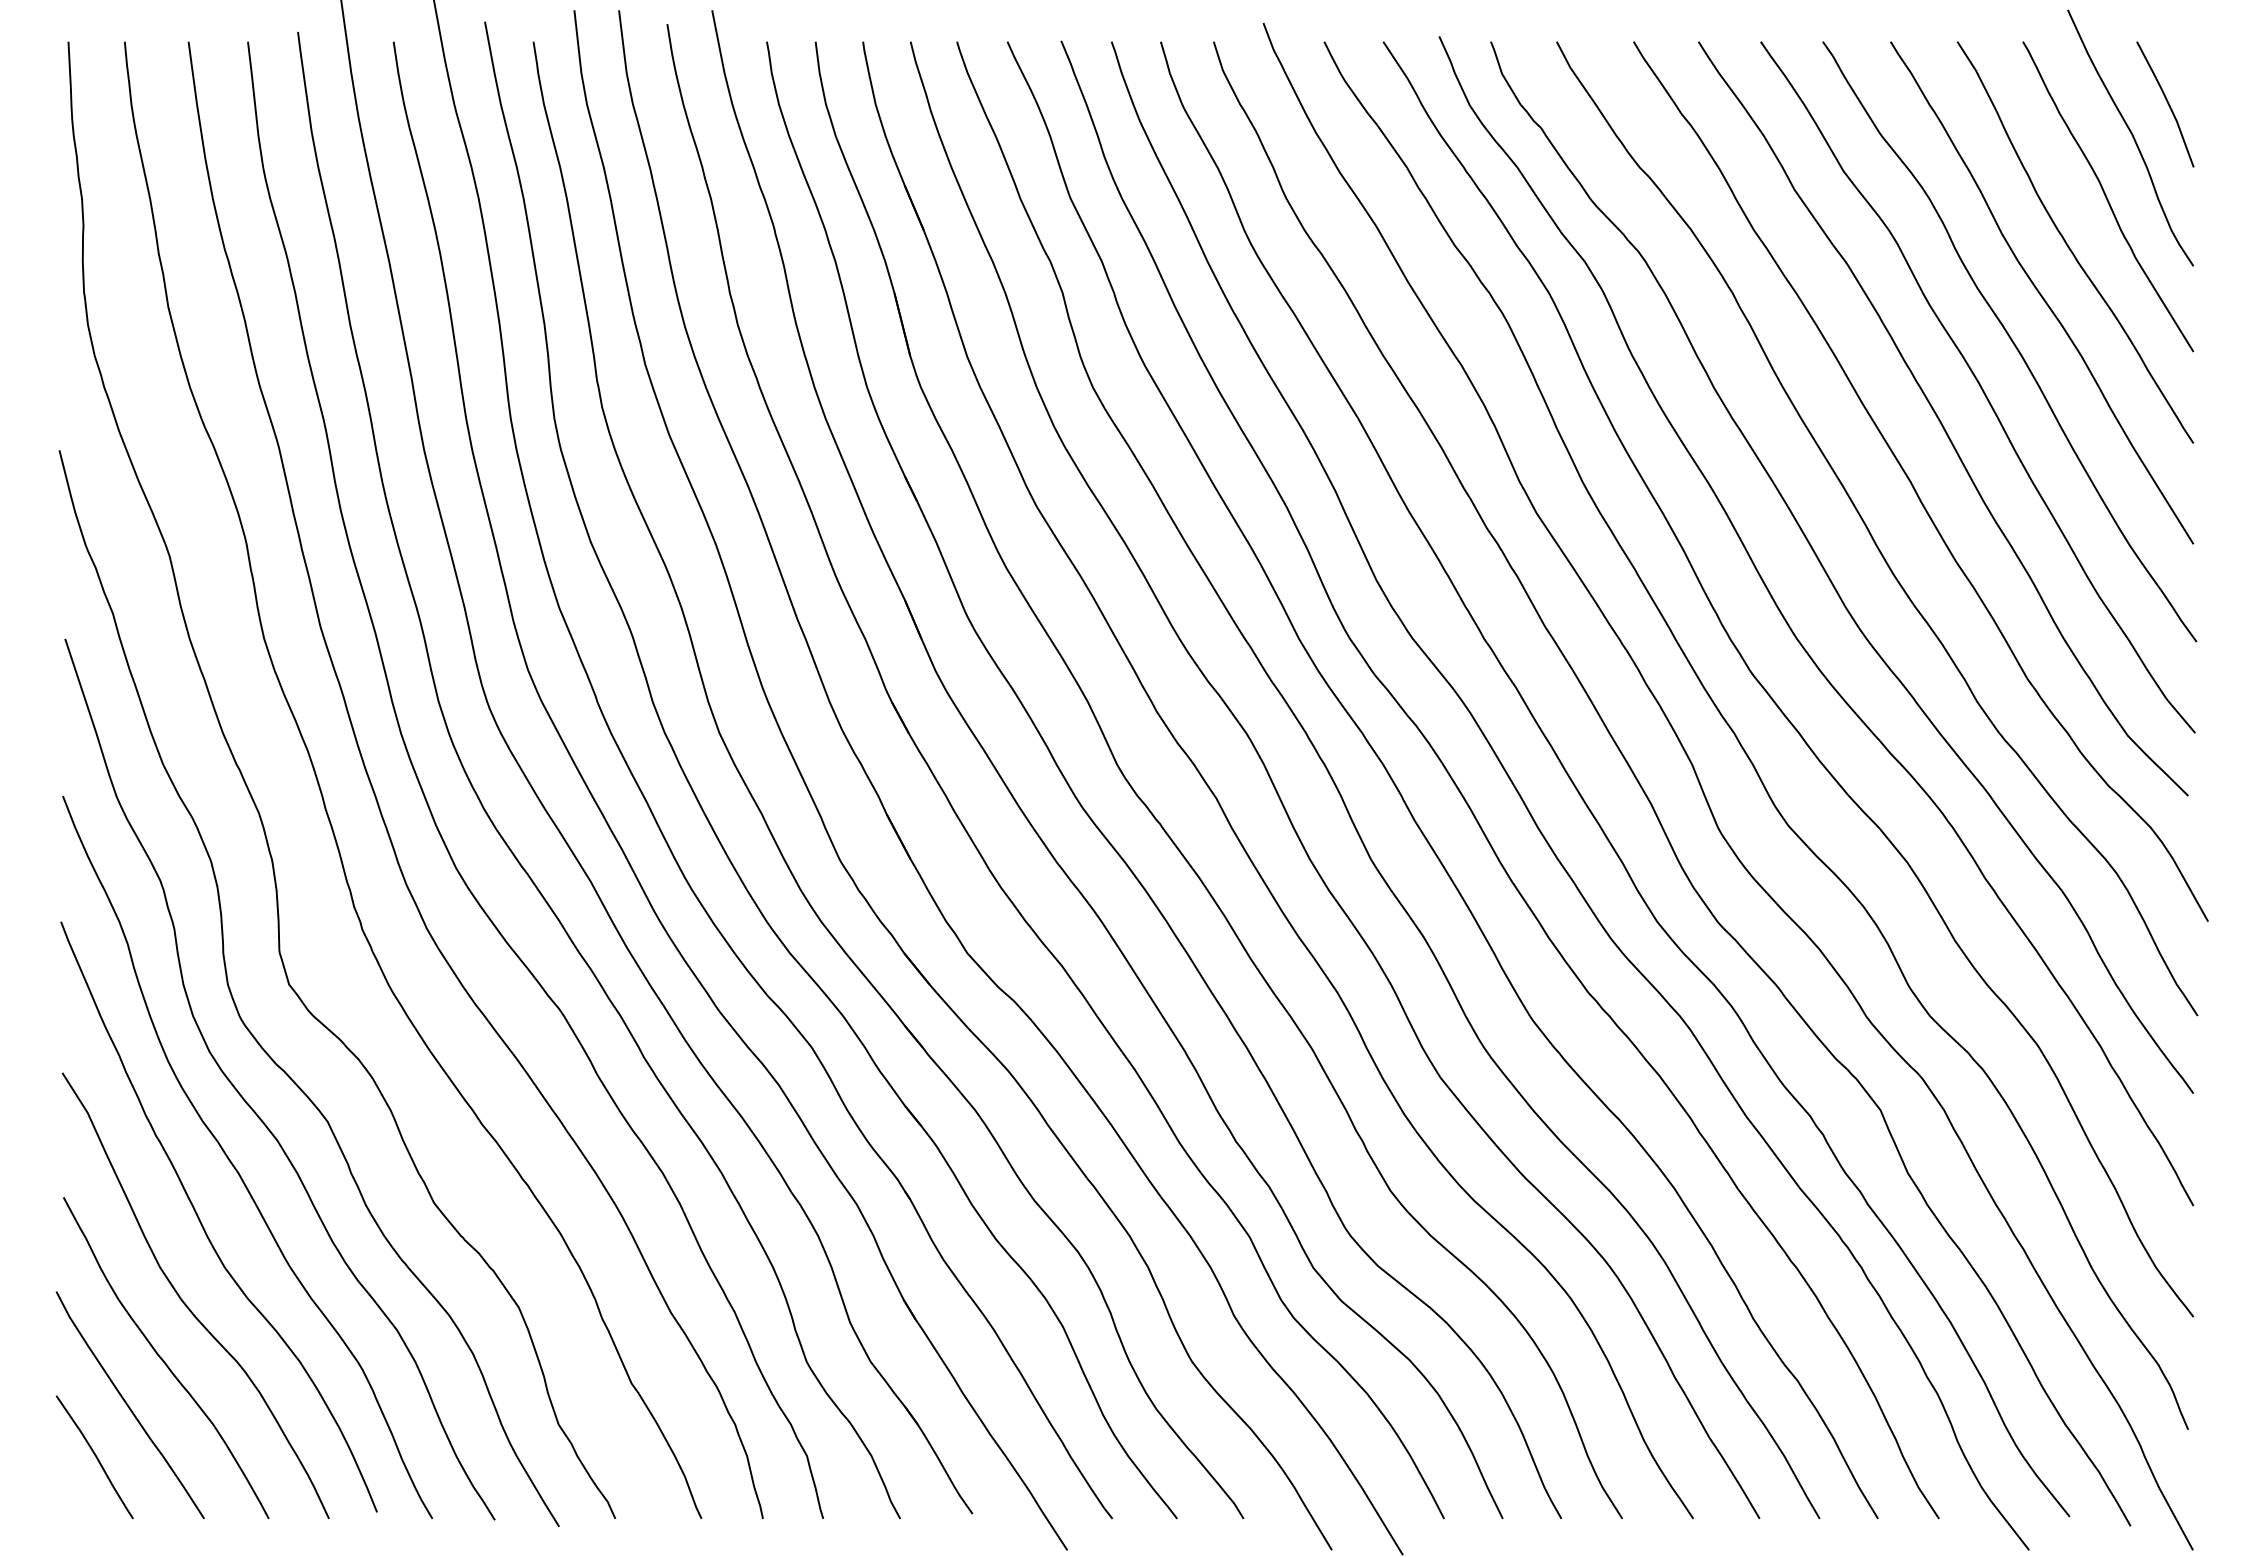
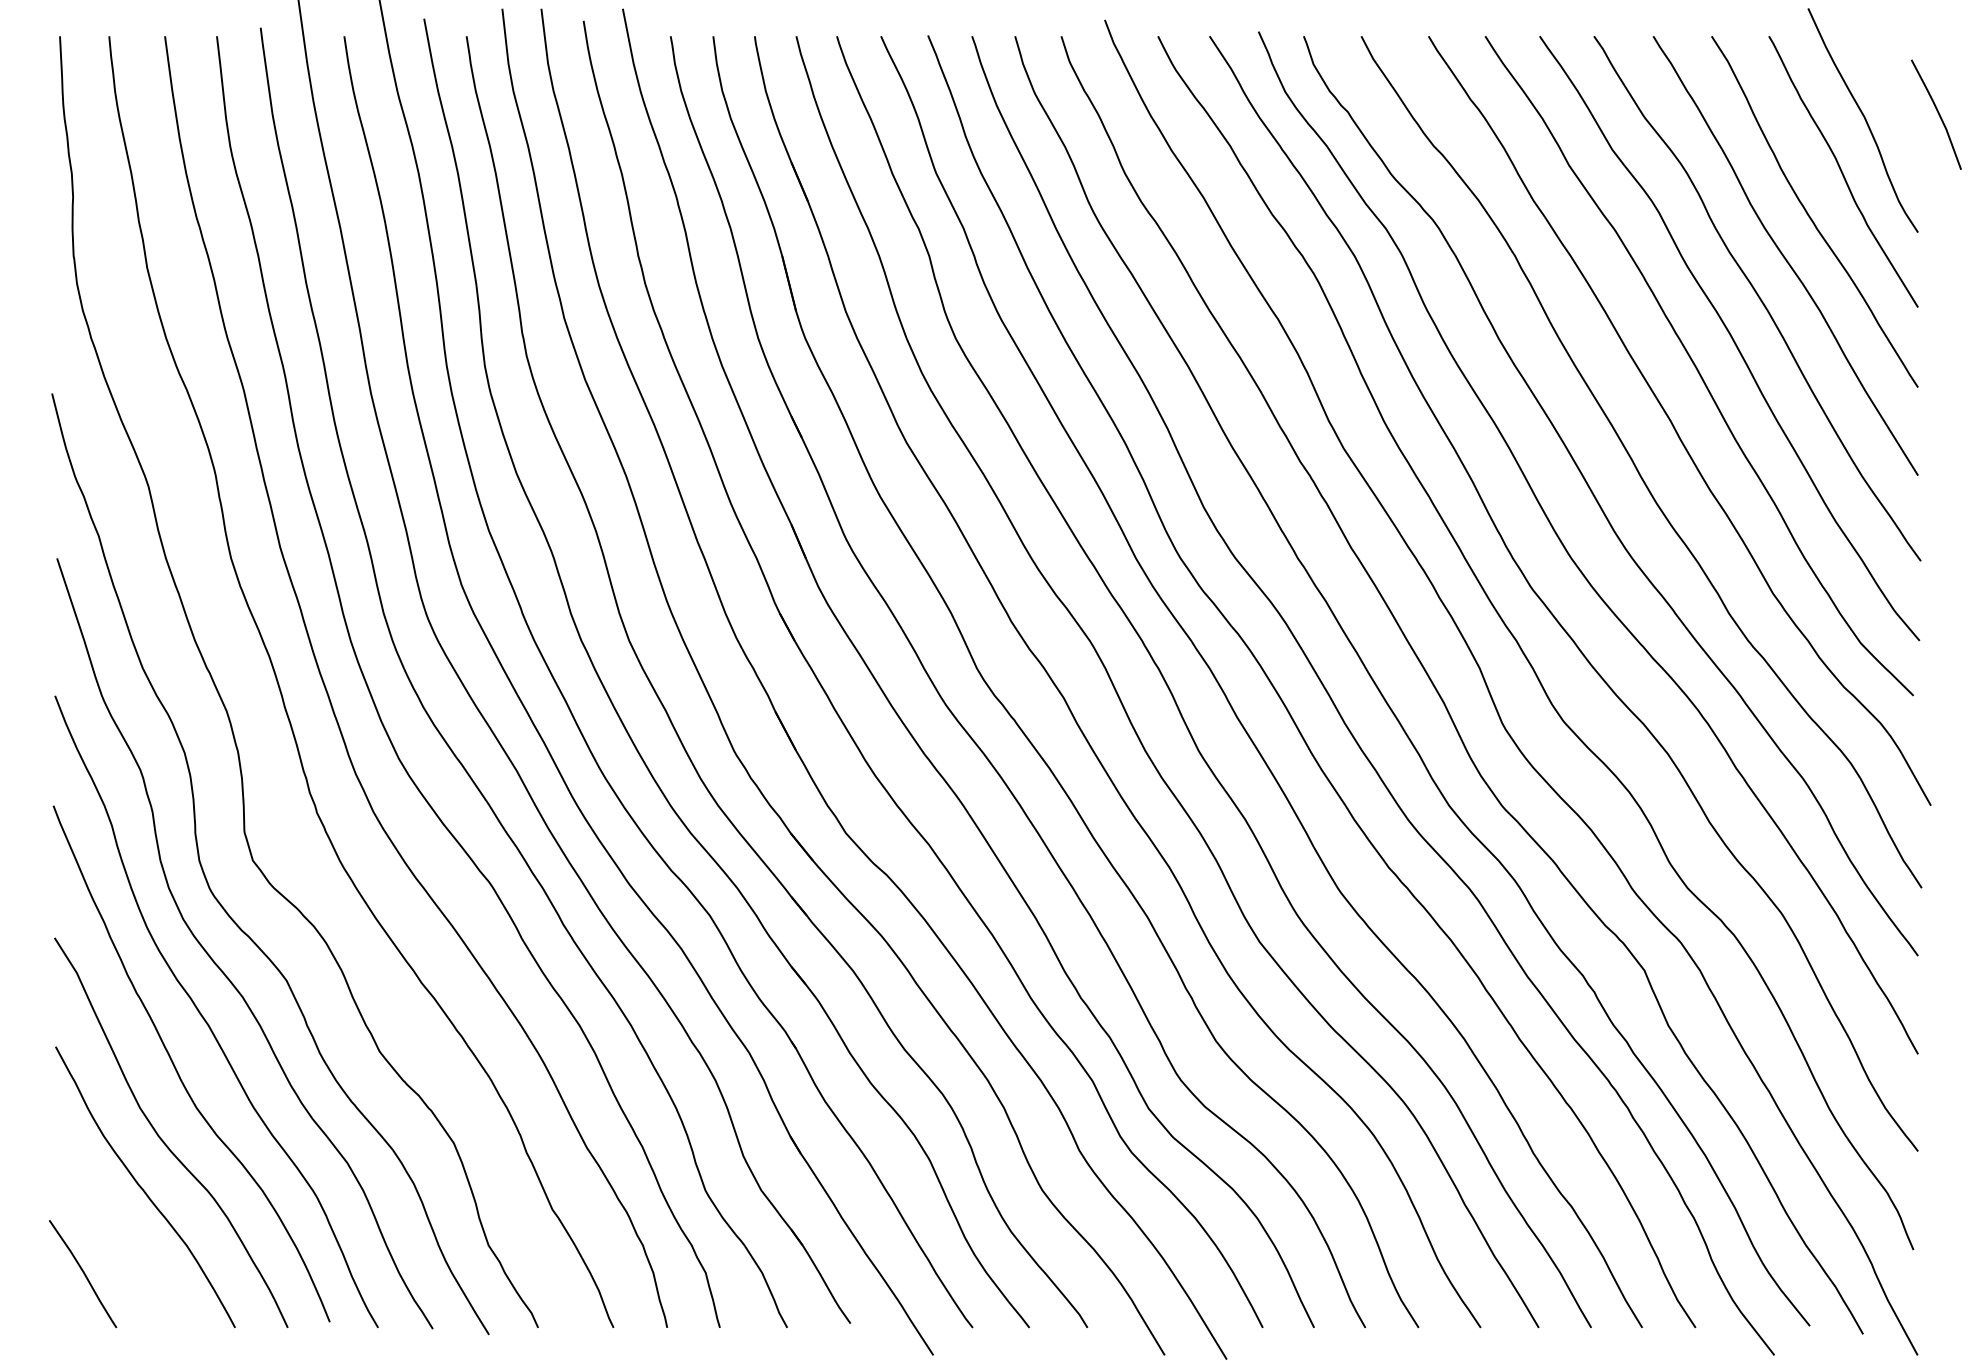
line: (2167, 104) -> (1938, 114), moved
curve: (128, 1405) -> (112, 1228), removed

